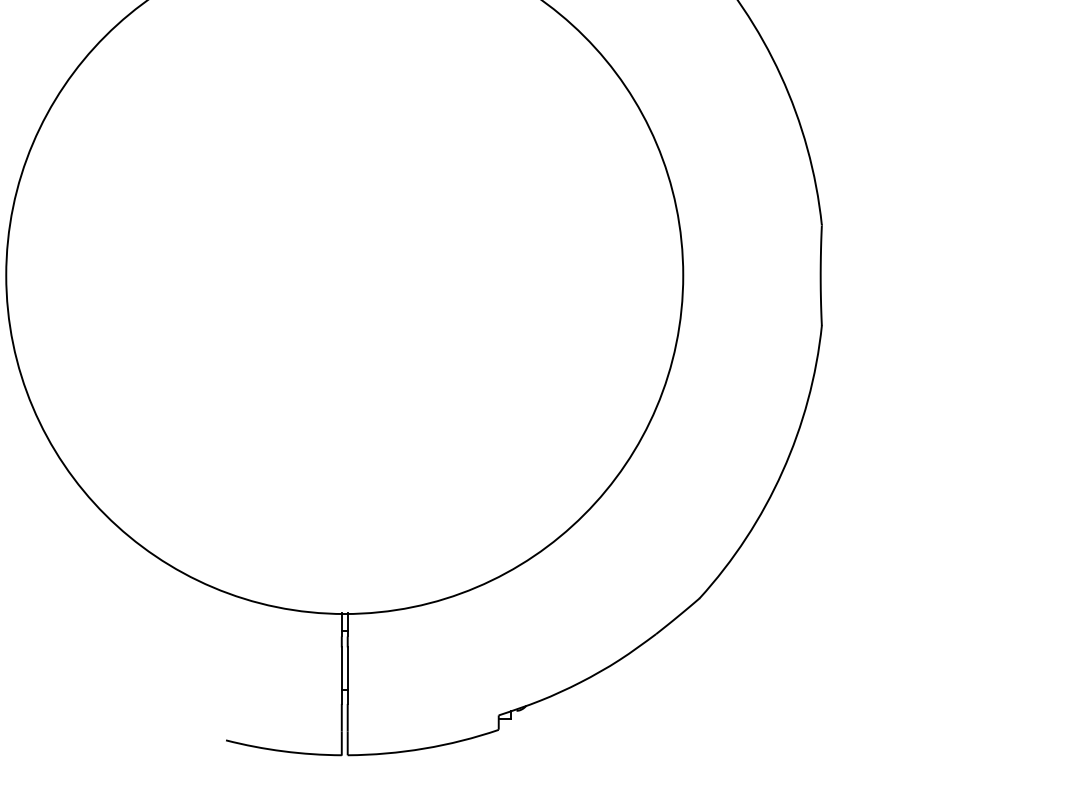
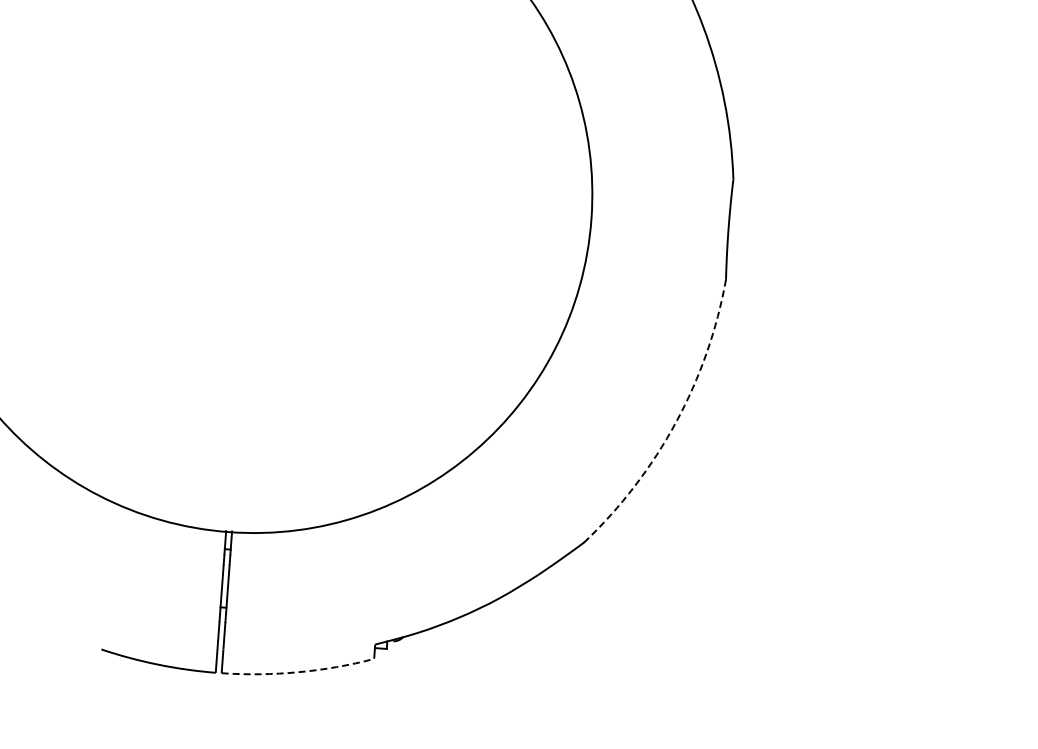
arc: (782, 471) -> (676, 422), solid -> dashed
arc: (424, 748) -> (298, 672), solid -> dashed

